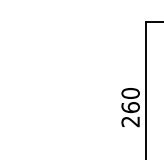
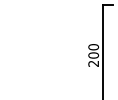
text: (130, 107) -> (93, 55), 260 -> 200

